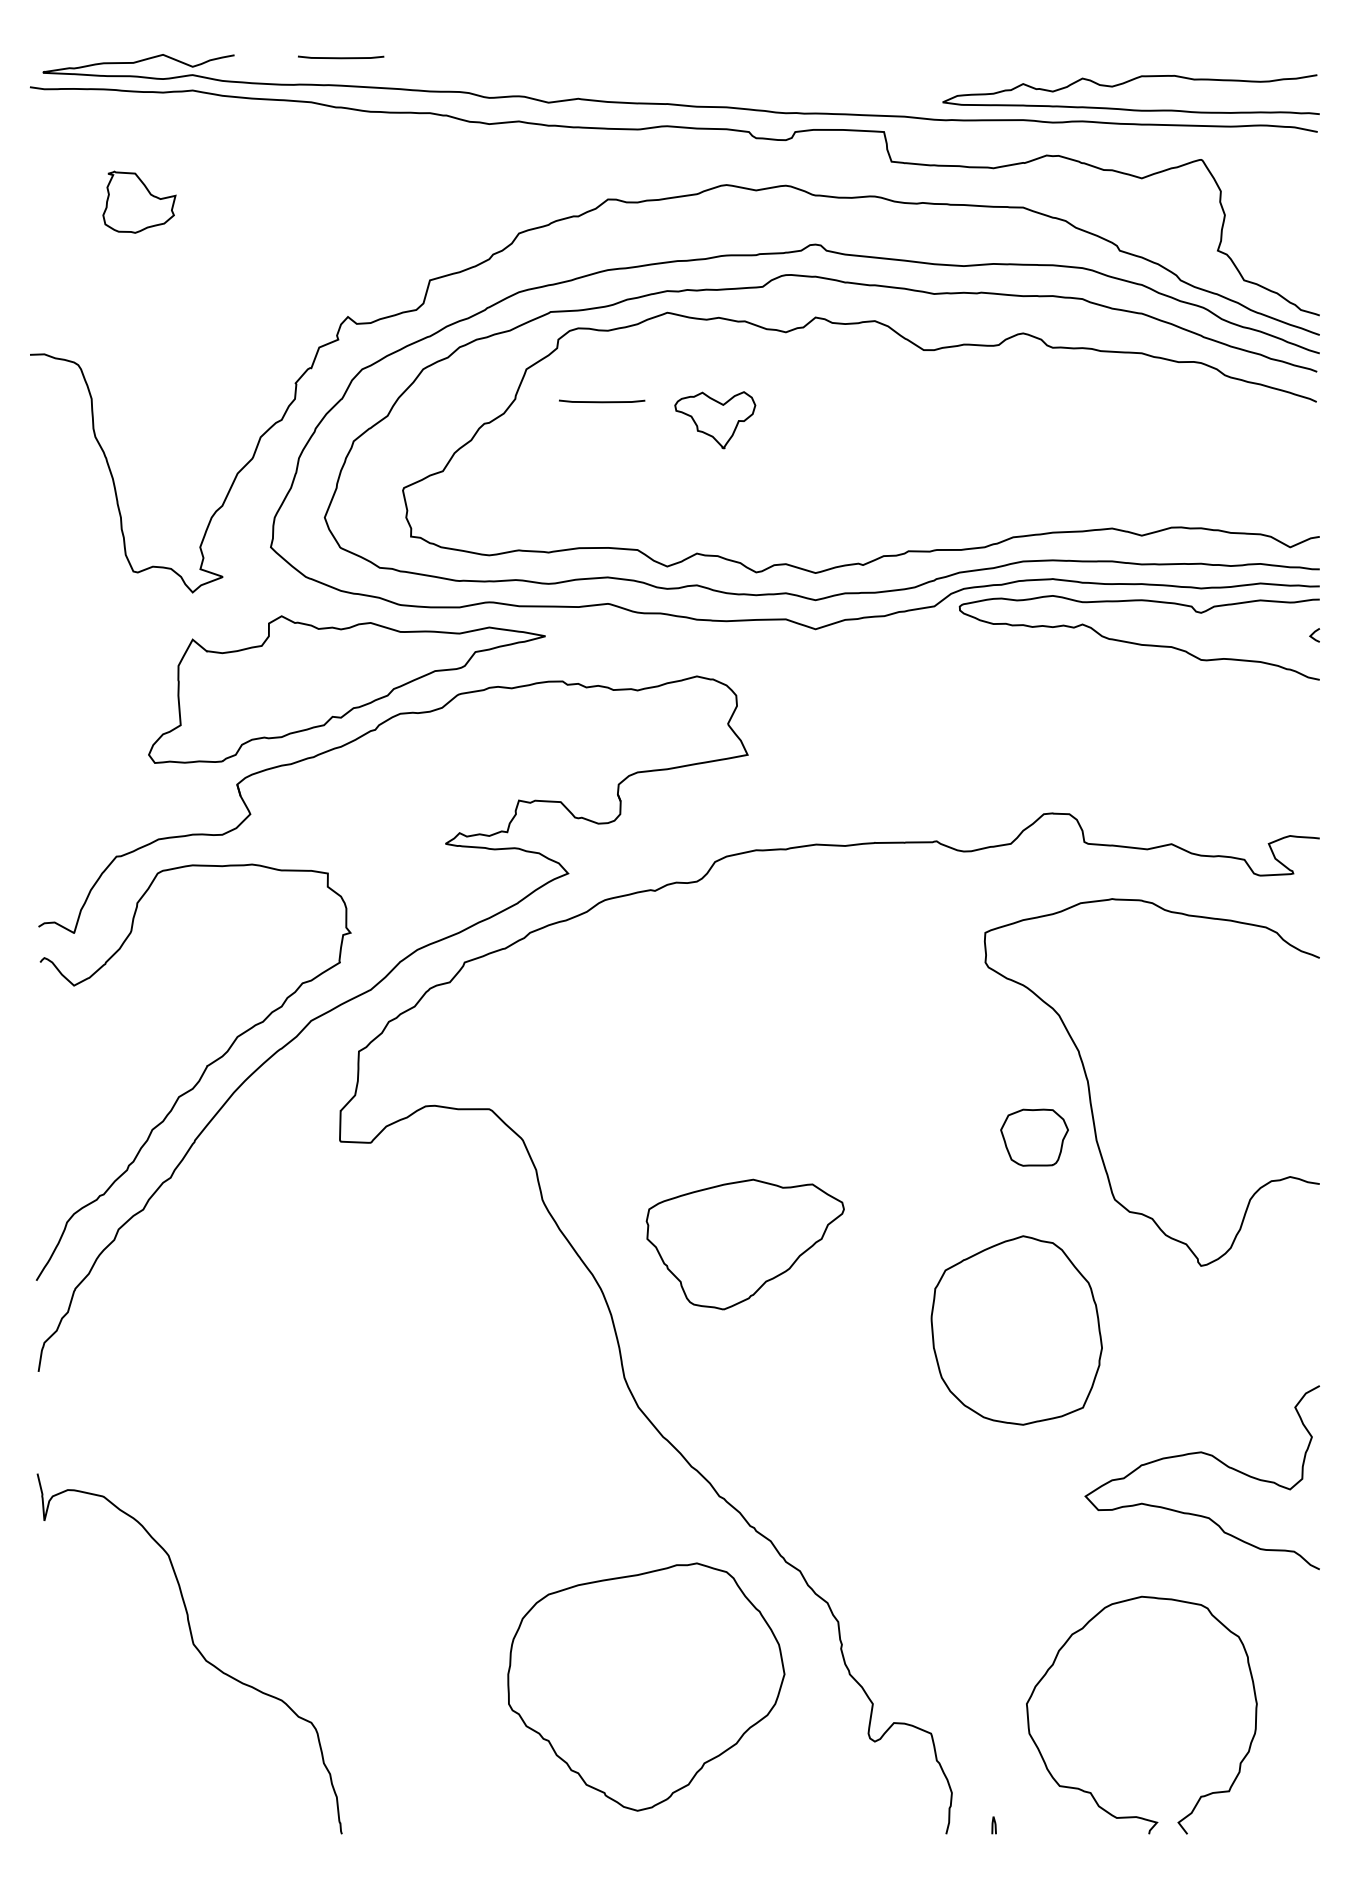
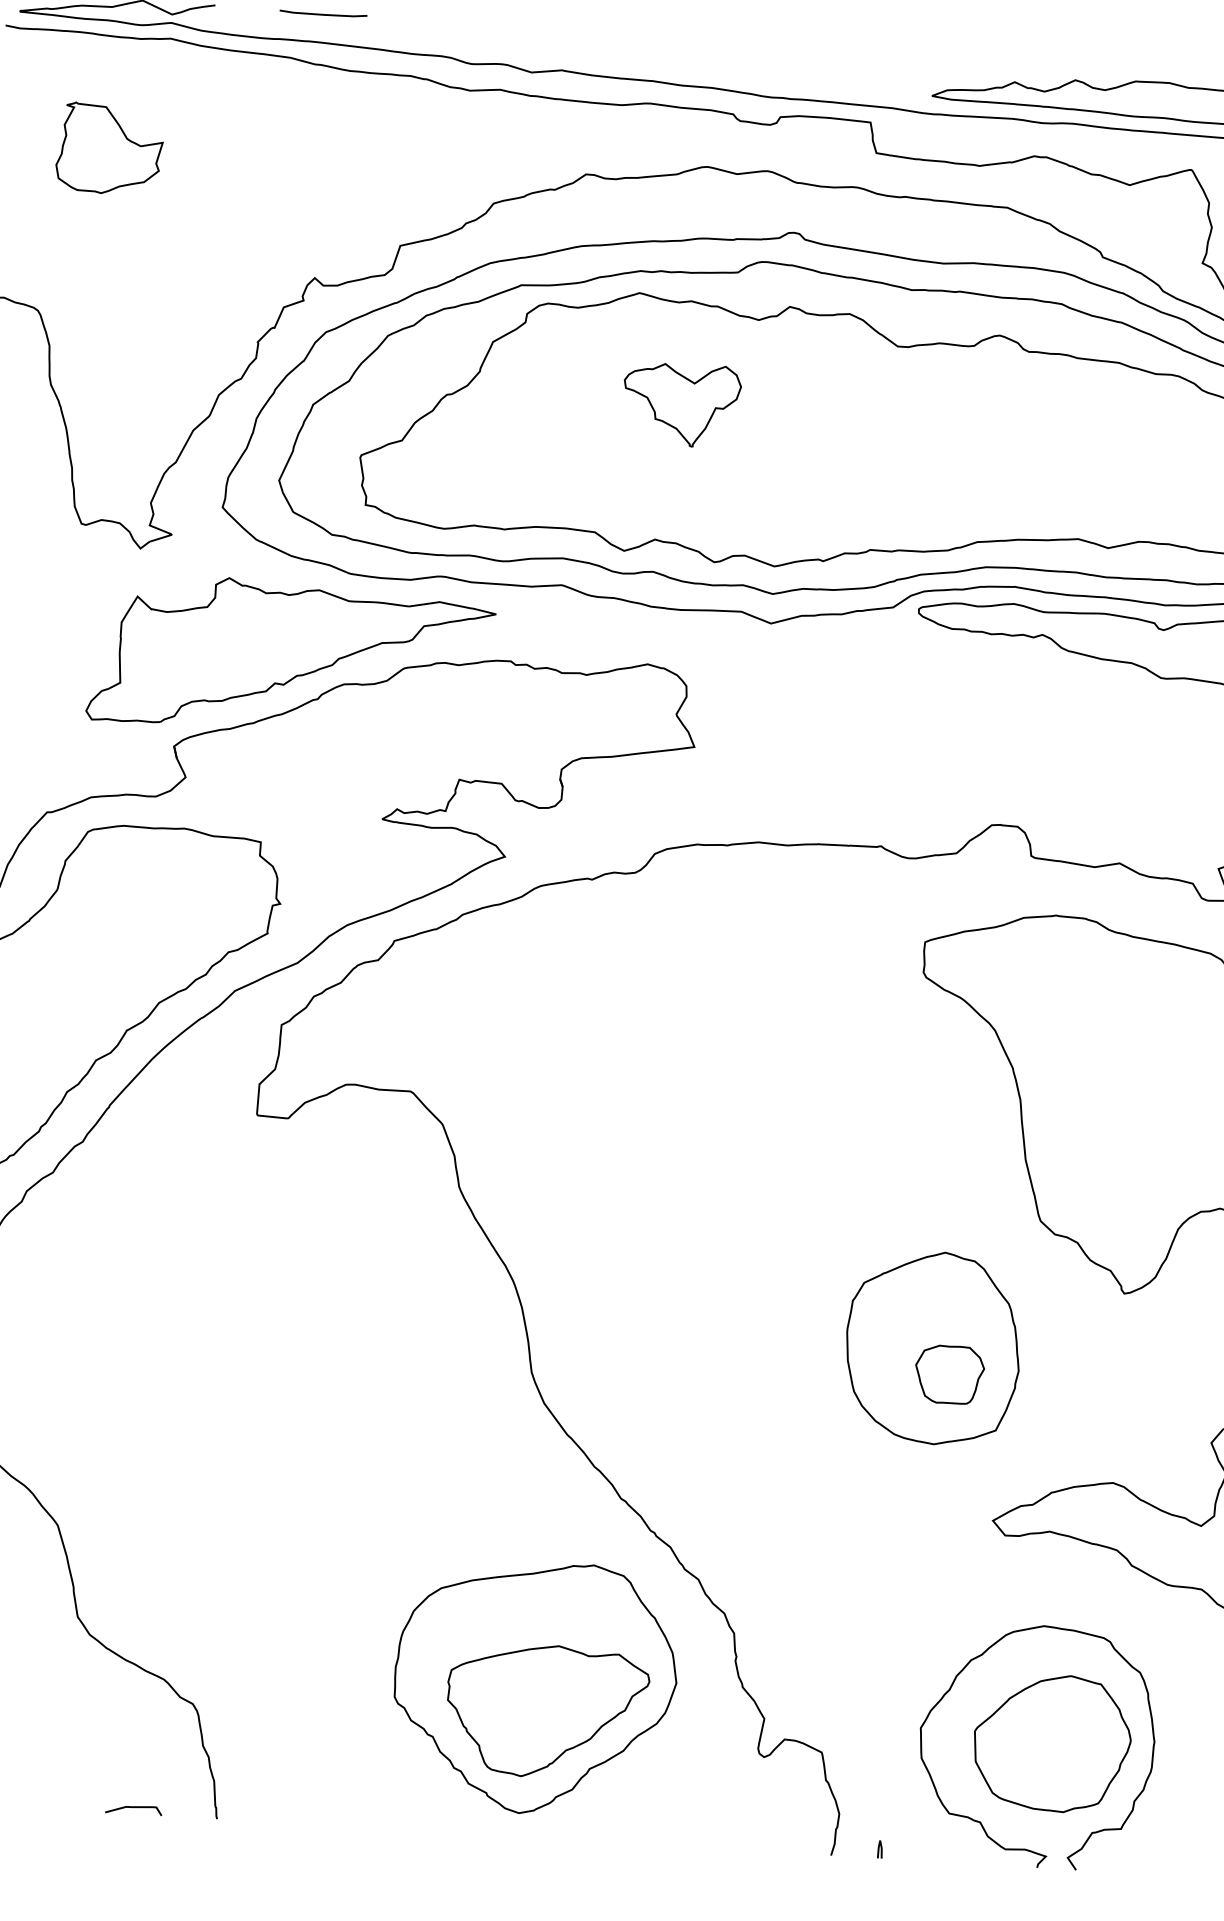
part: (139, 201) -> (110, 148), size x1.43
curve: (602, 401) -> (568, 379), removed
part: (715, 420) -> (681, 405), size x1.43
part: (1034, 1137) -> (949, 1374), moved
part: (744, 1244) -> (546, 1711), moved
part: (1156, 1711) -> (1052, 1743), added
curve: (259, 1828) -> (133, 1808), added

